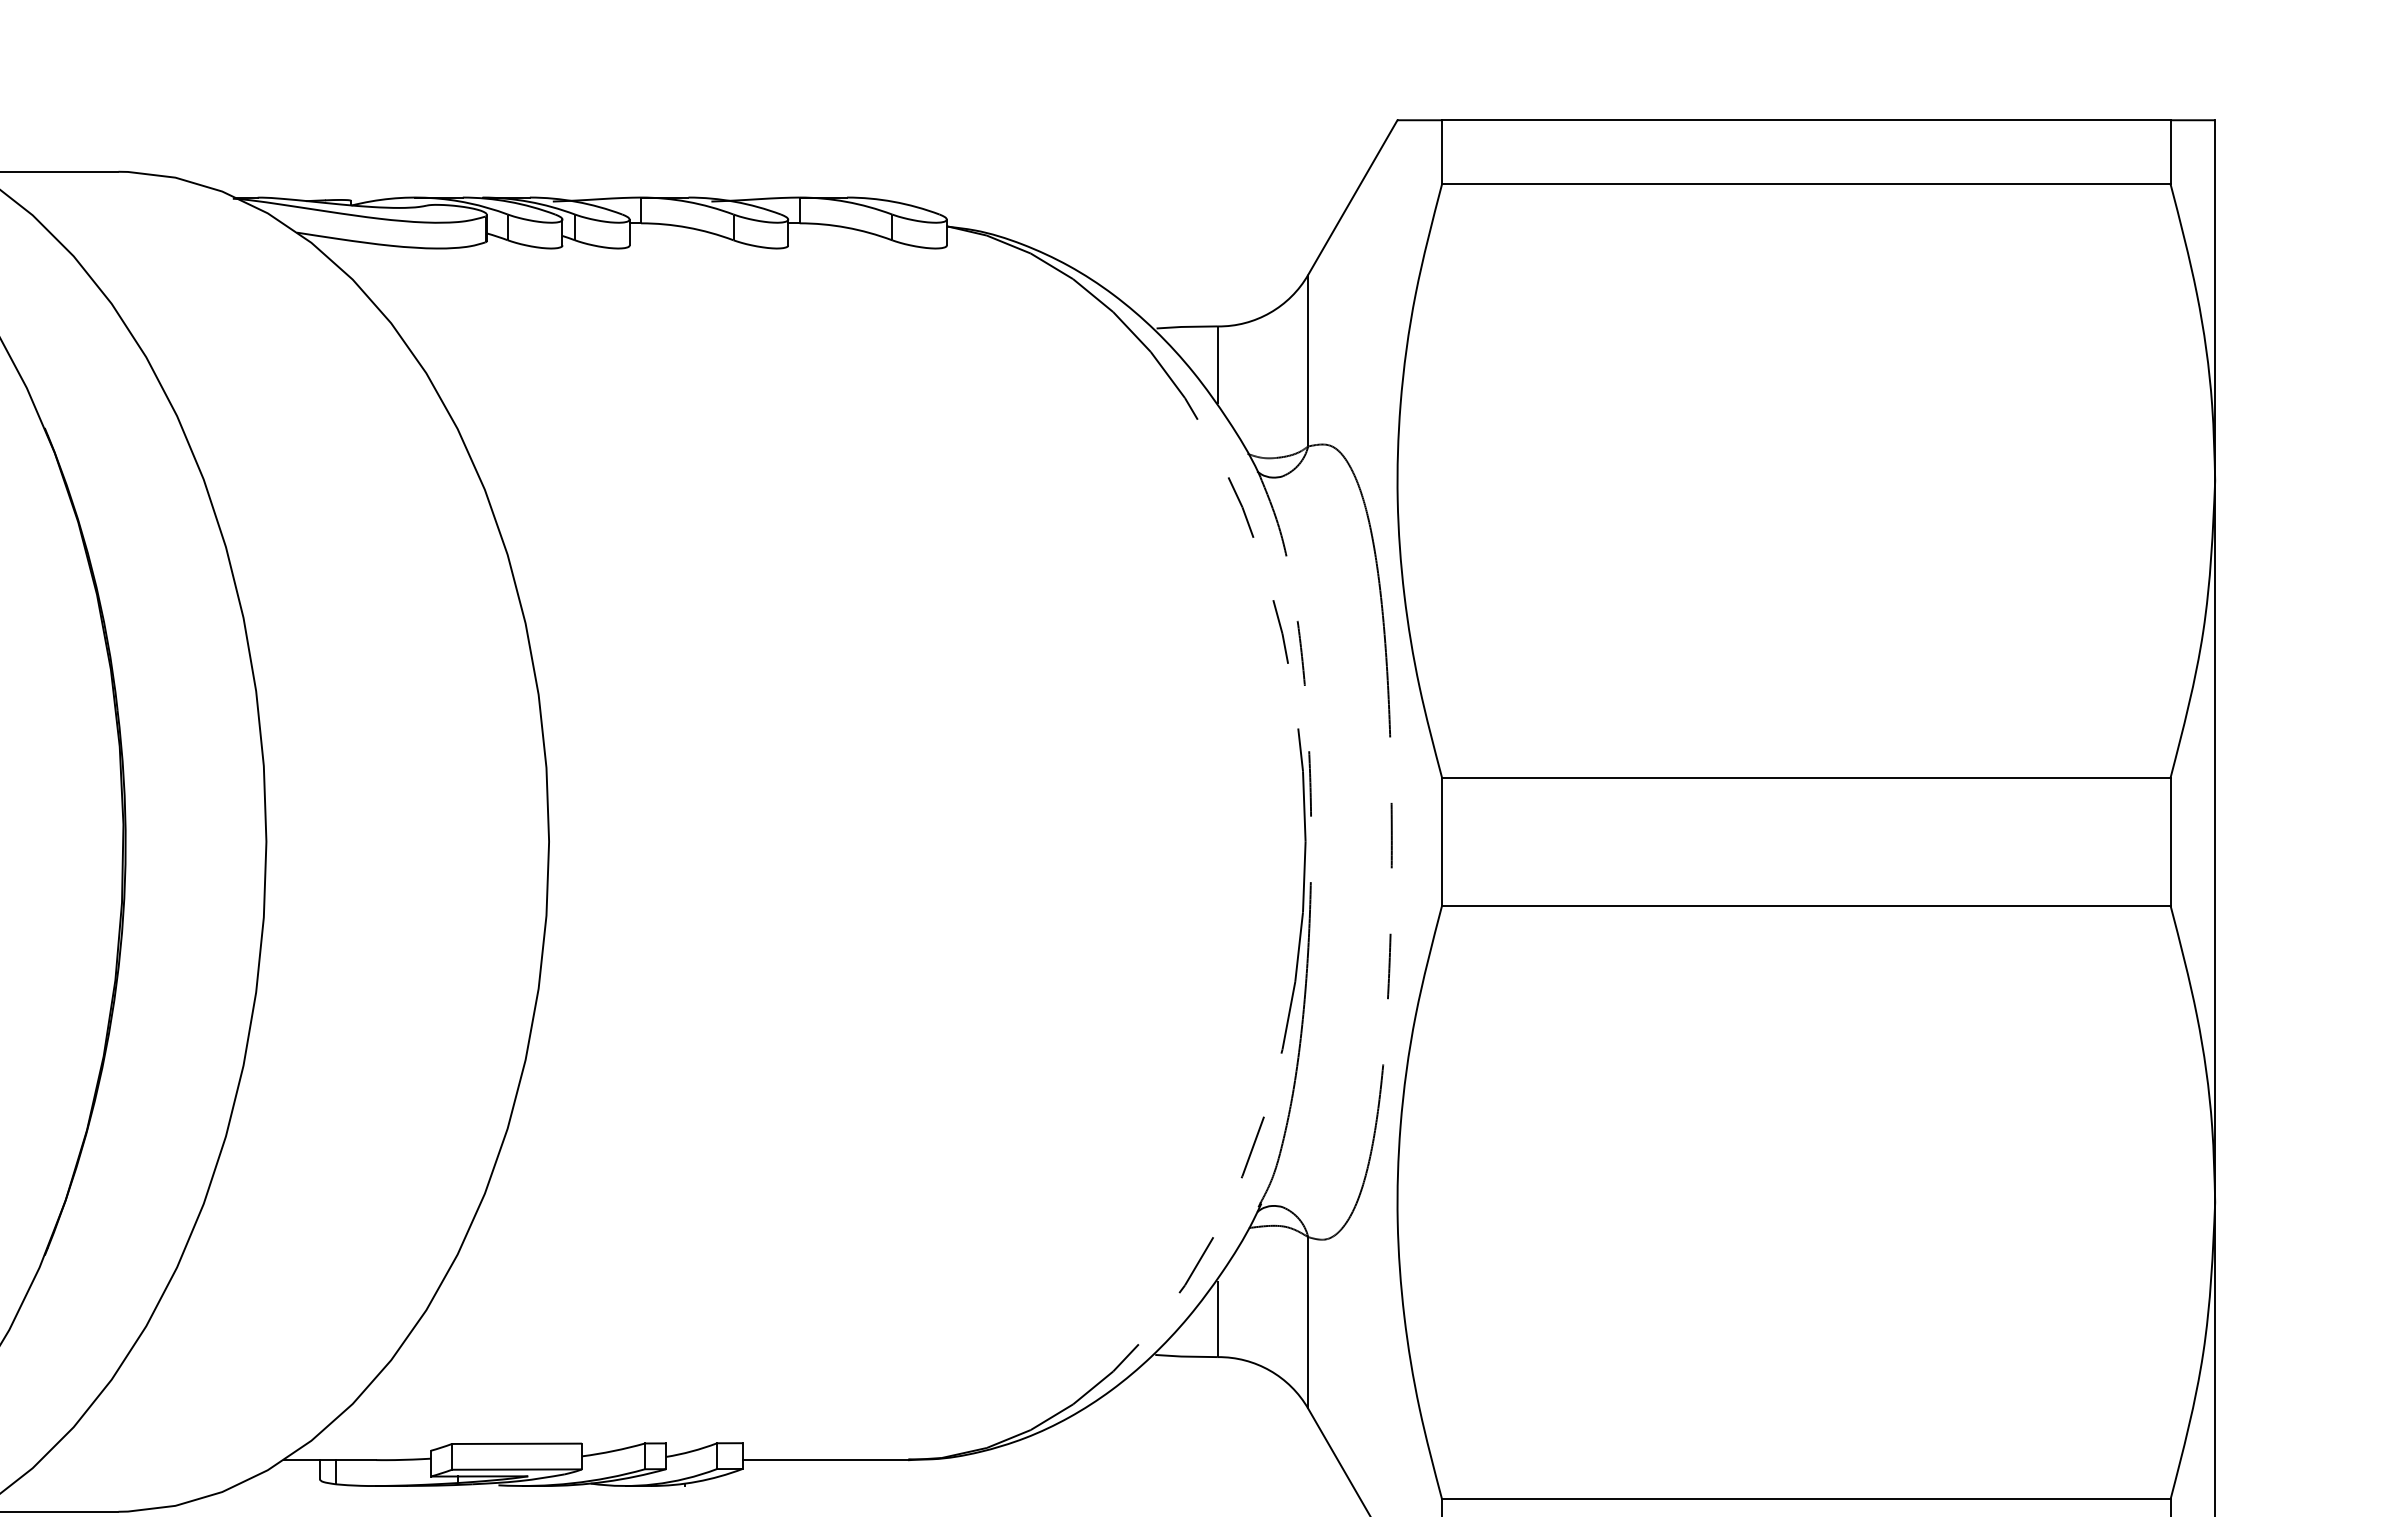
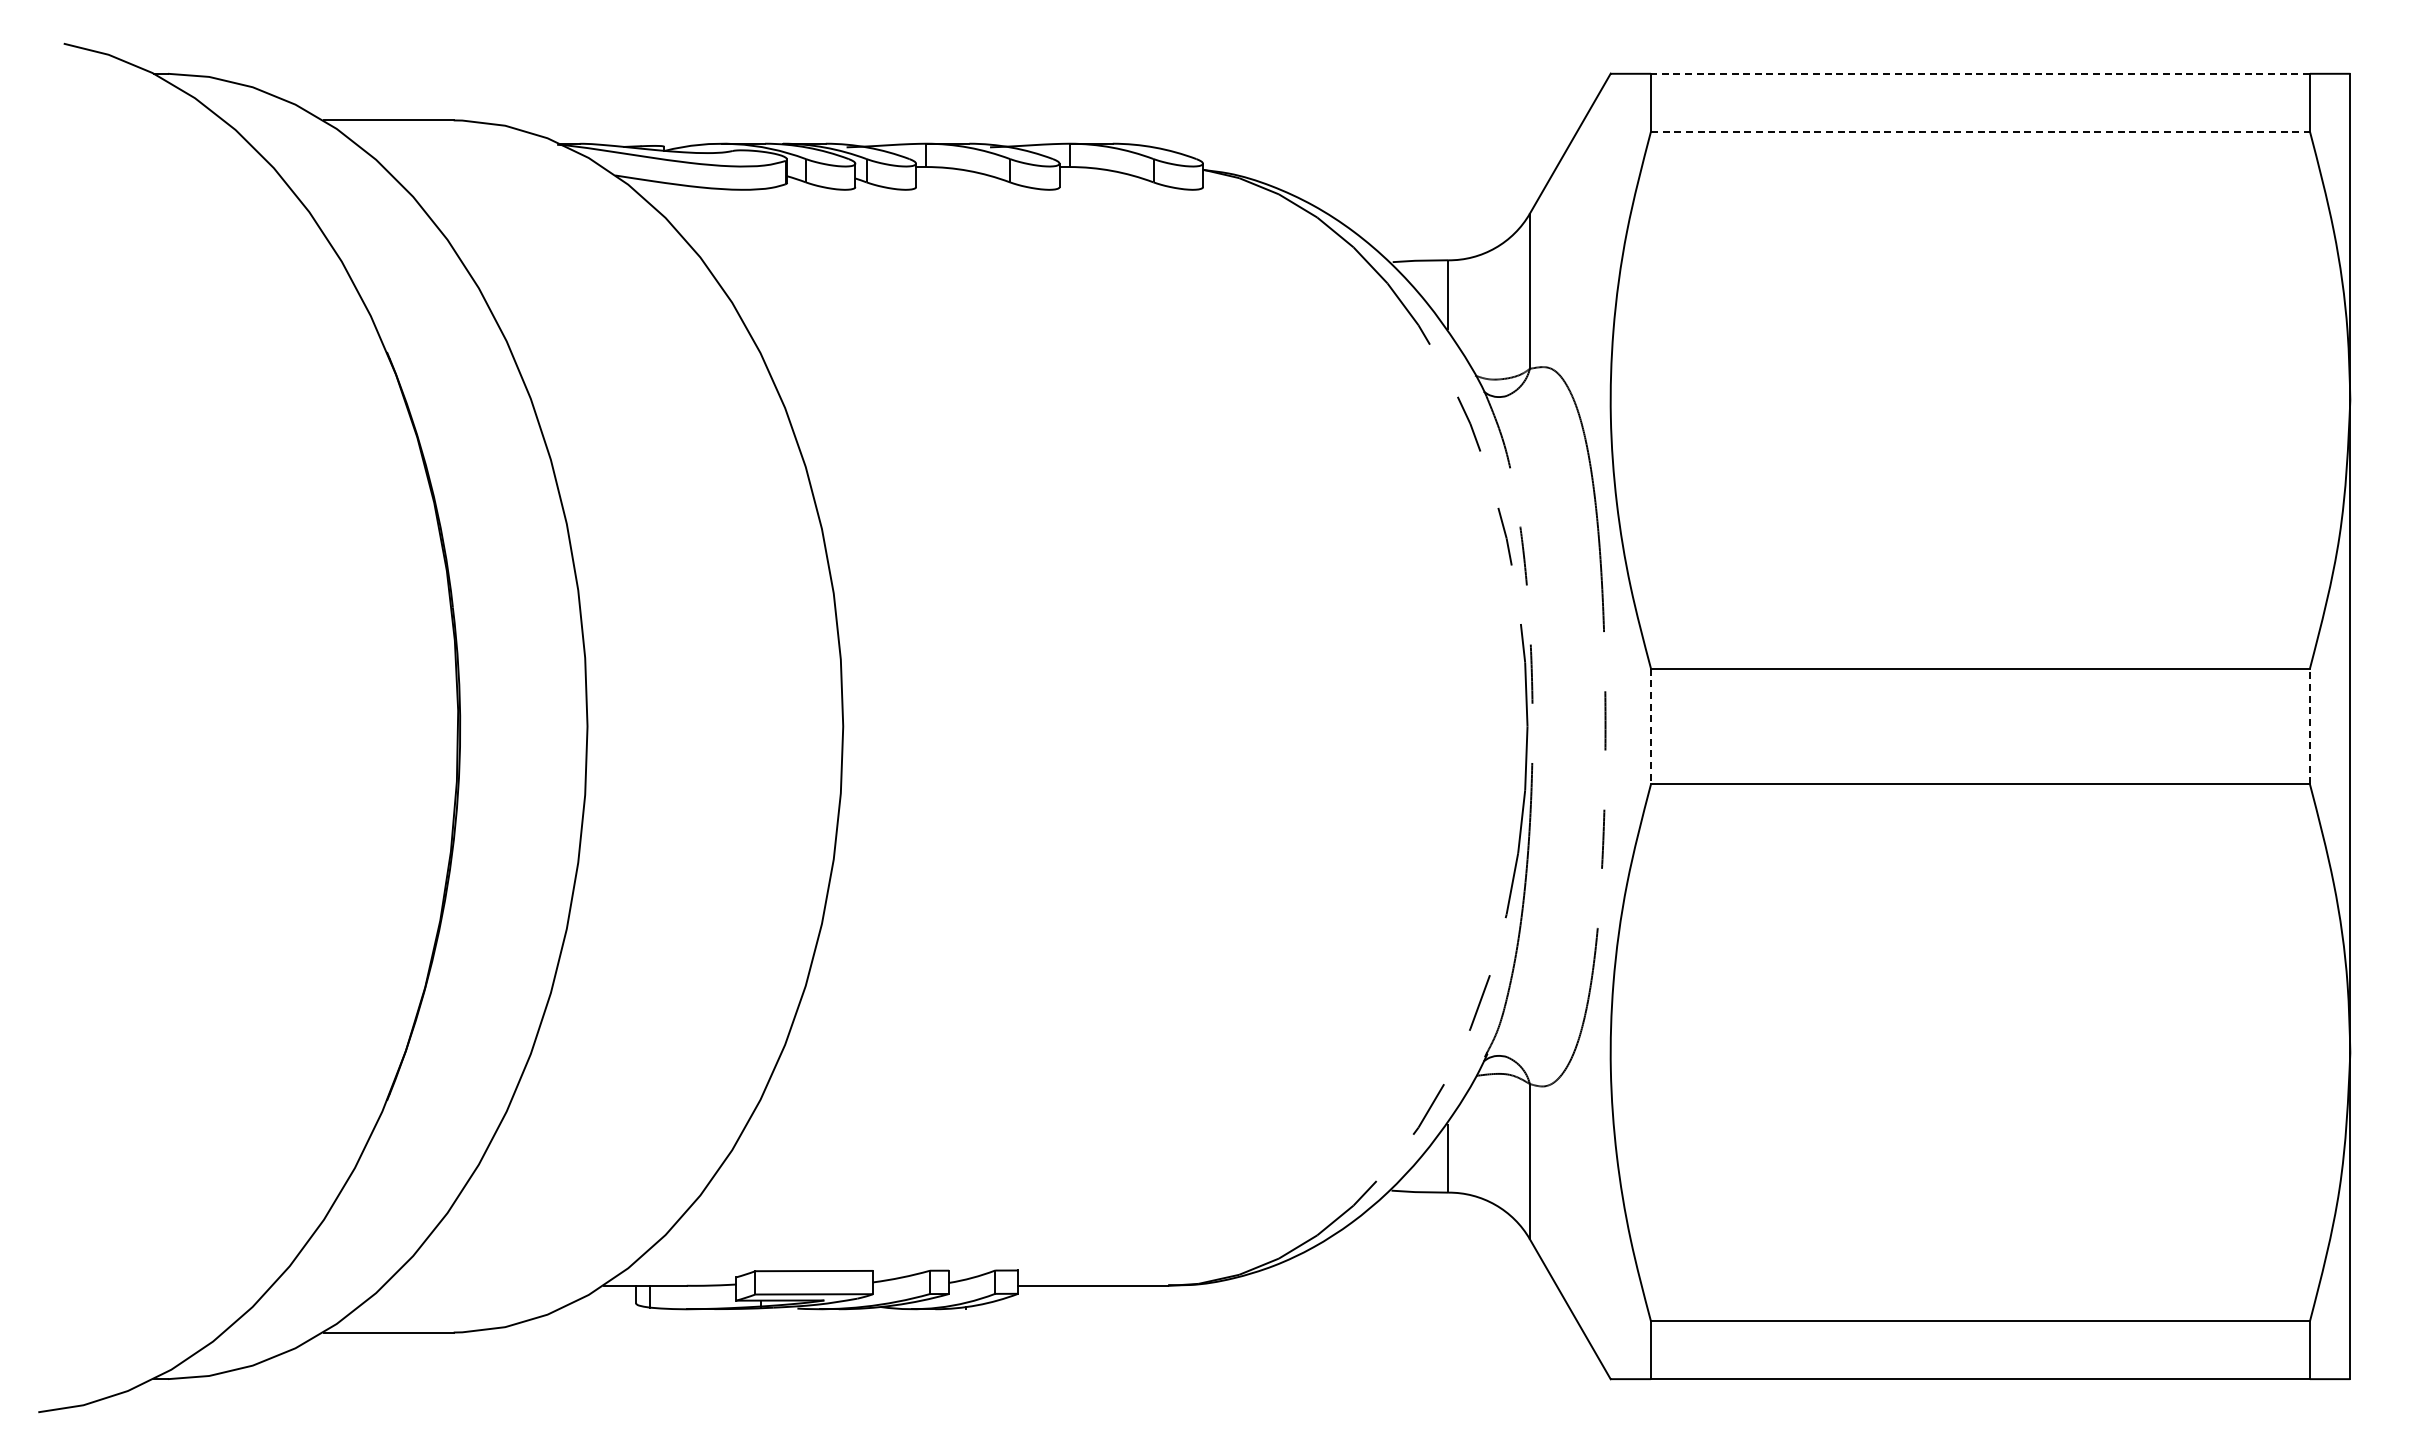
line: (1805, 119) -> (1979, 73), solid -> dashed
line: (1806, 184) -> (1980, 131), solid -> dashed
line: (1442, 841) -> (1651, 726), solid -> dashed
line: (2170, 841) -> (2309, 726), solid -> dashed

